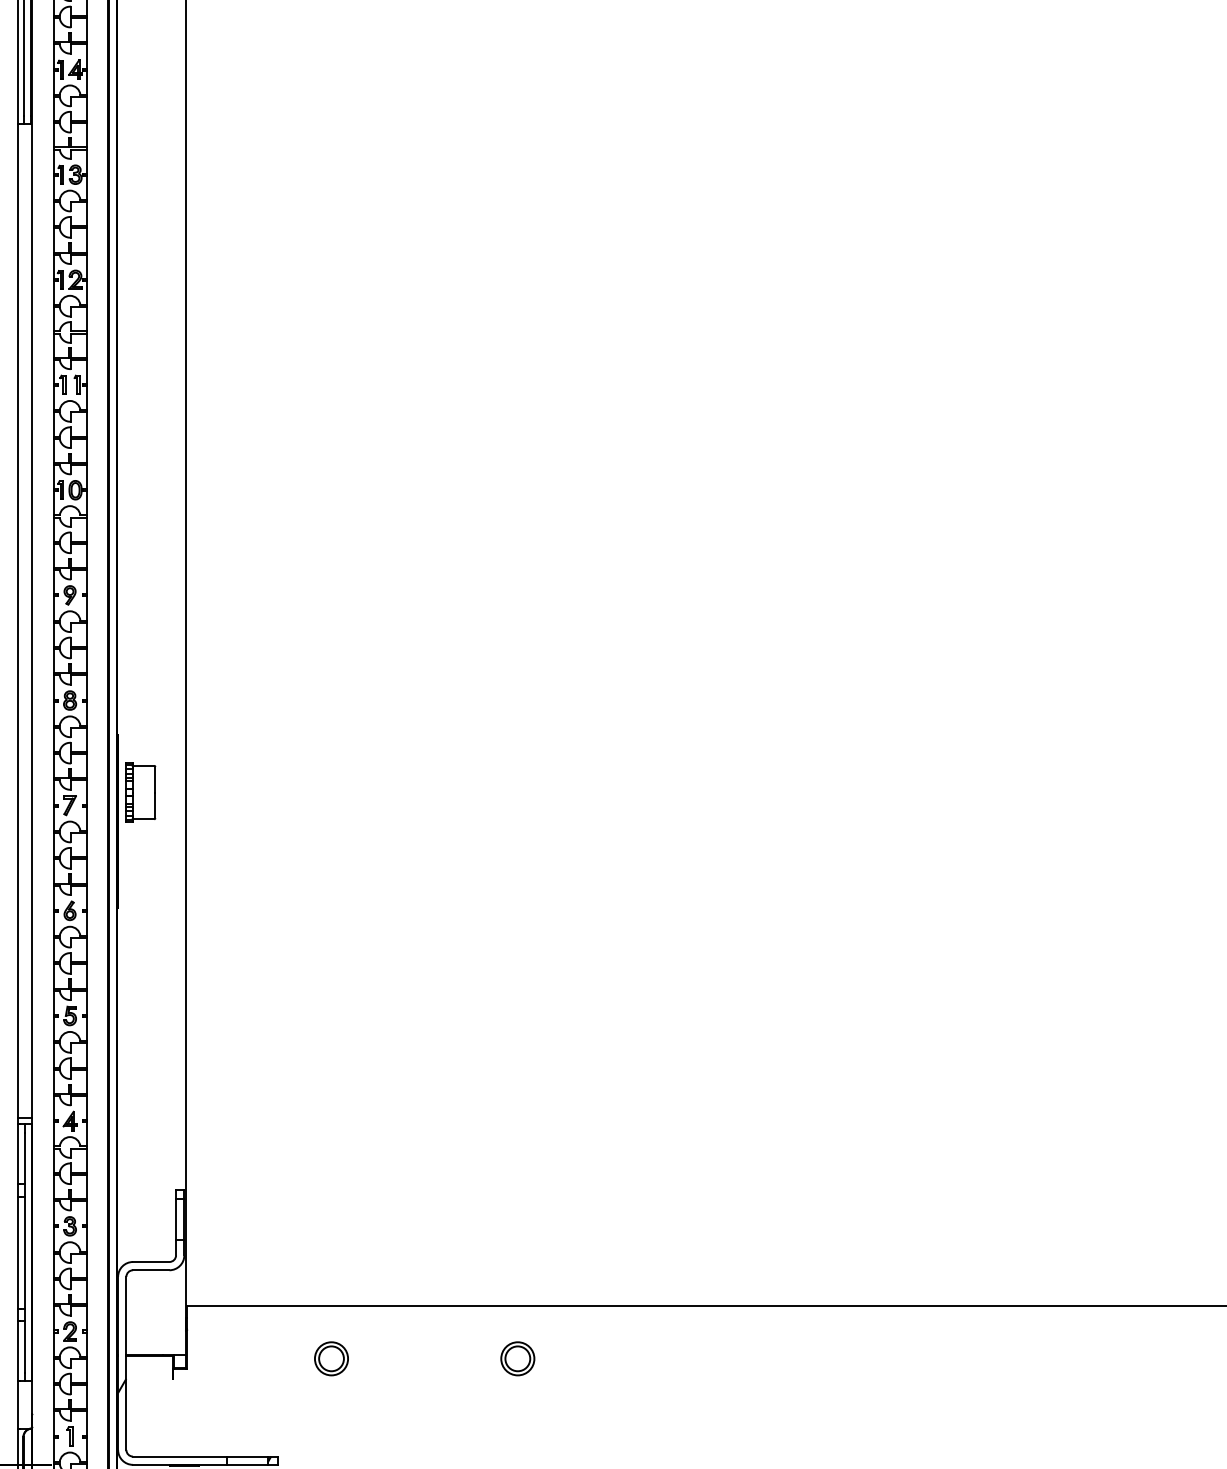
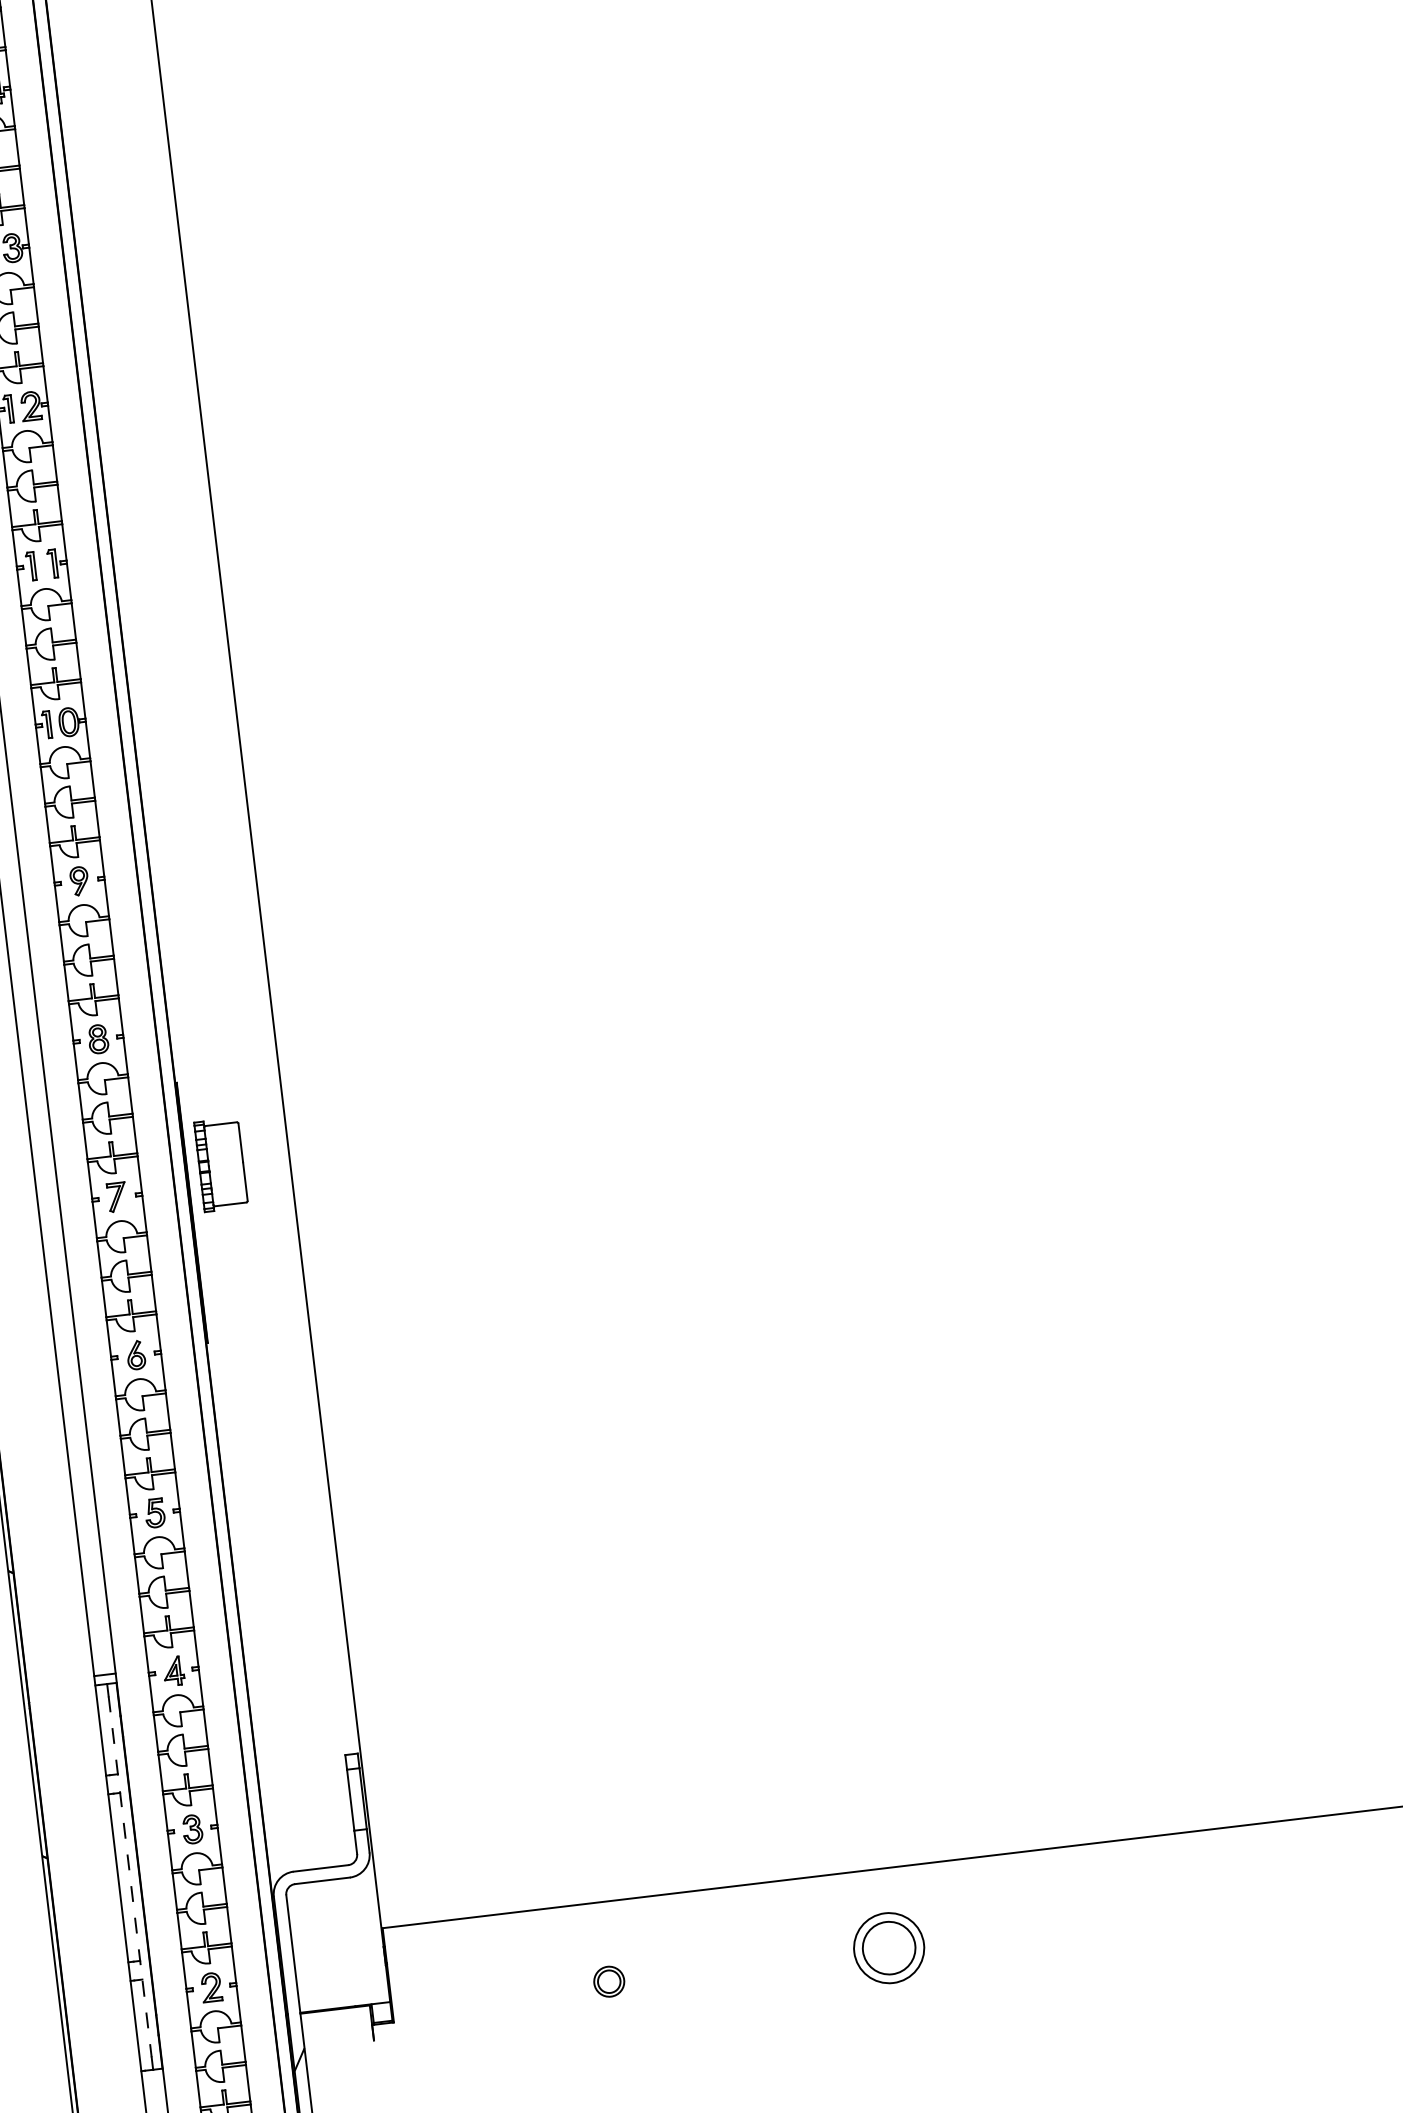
line: (25, 1253) -> (130, 1878), solid -> dashed
part: (331, 1358) -> (609, 1981), size x0.6
part: (517, 1358) -> (888, 1947), size x1.4

